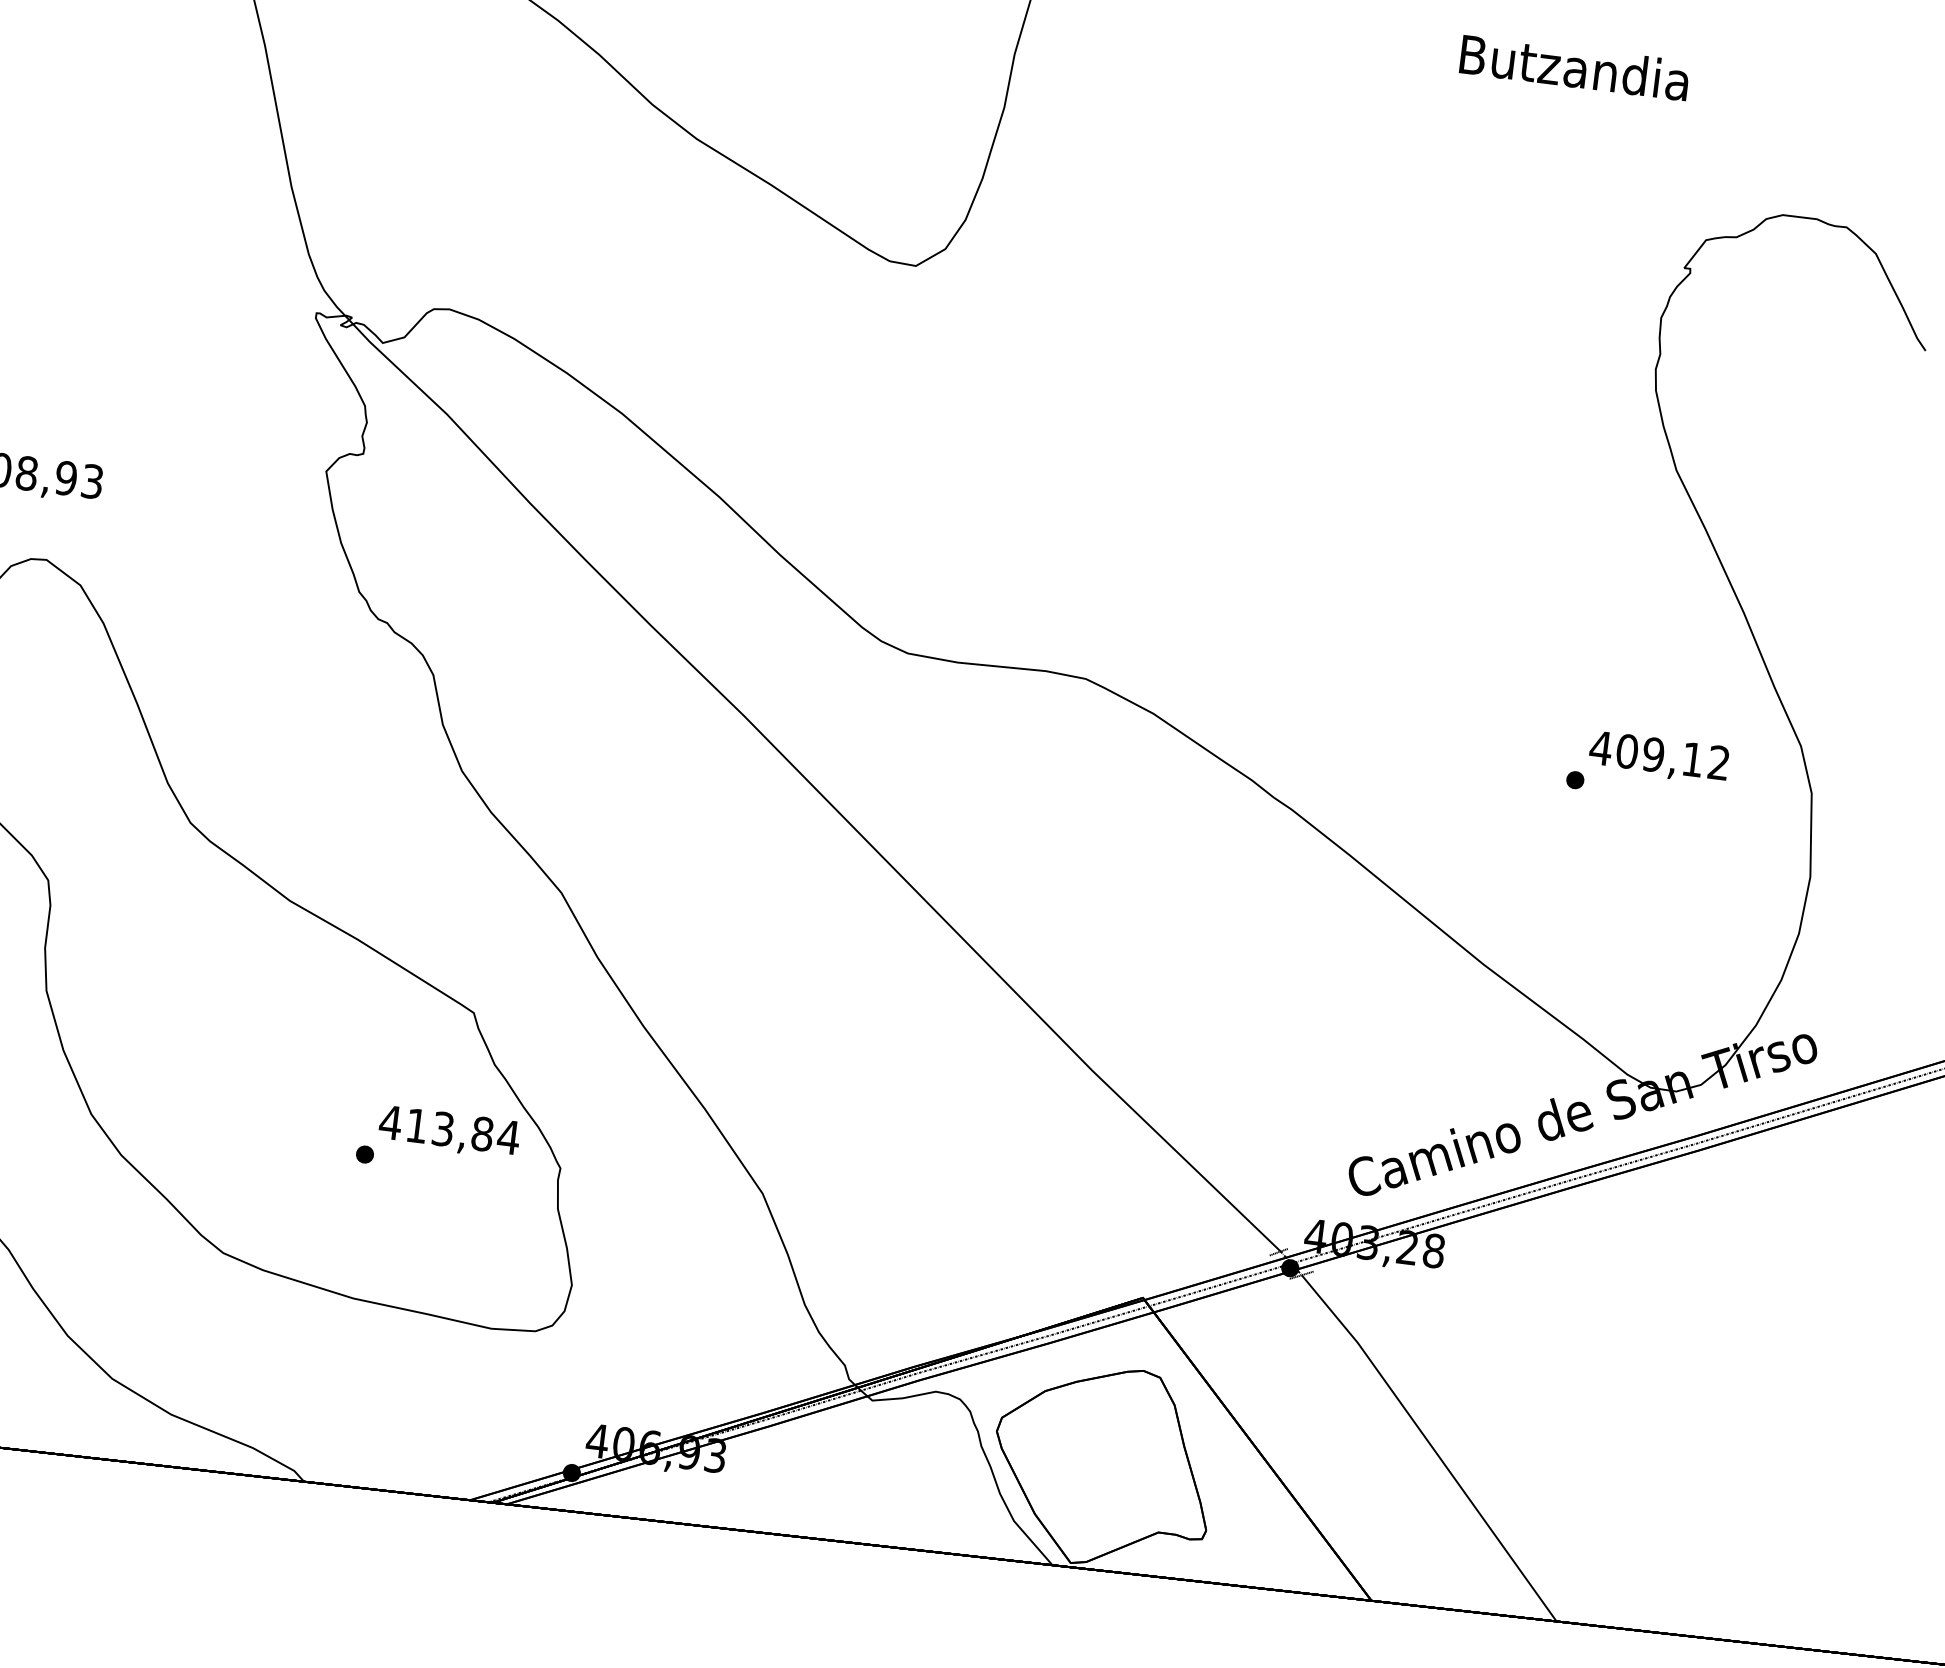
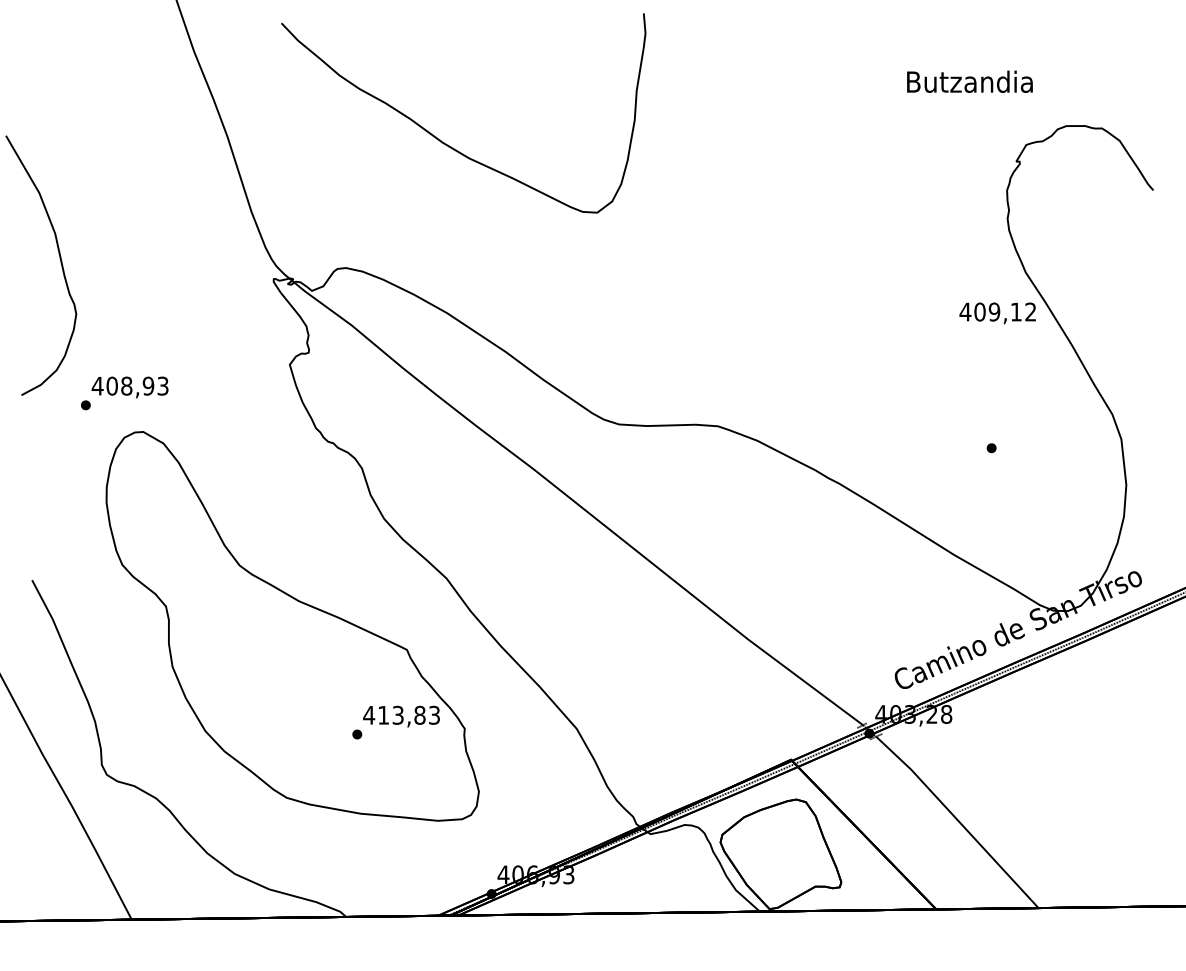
text: (1574, 66) -> (969, 81), moved
text: (1658, 758) -> (997, 313), moved
text: (508, 1135) -> (434, 714), 413,84 -> 413,83

